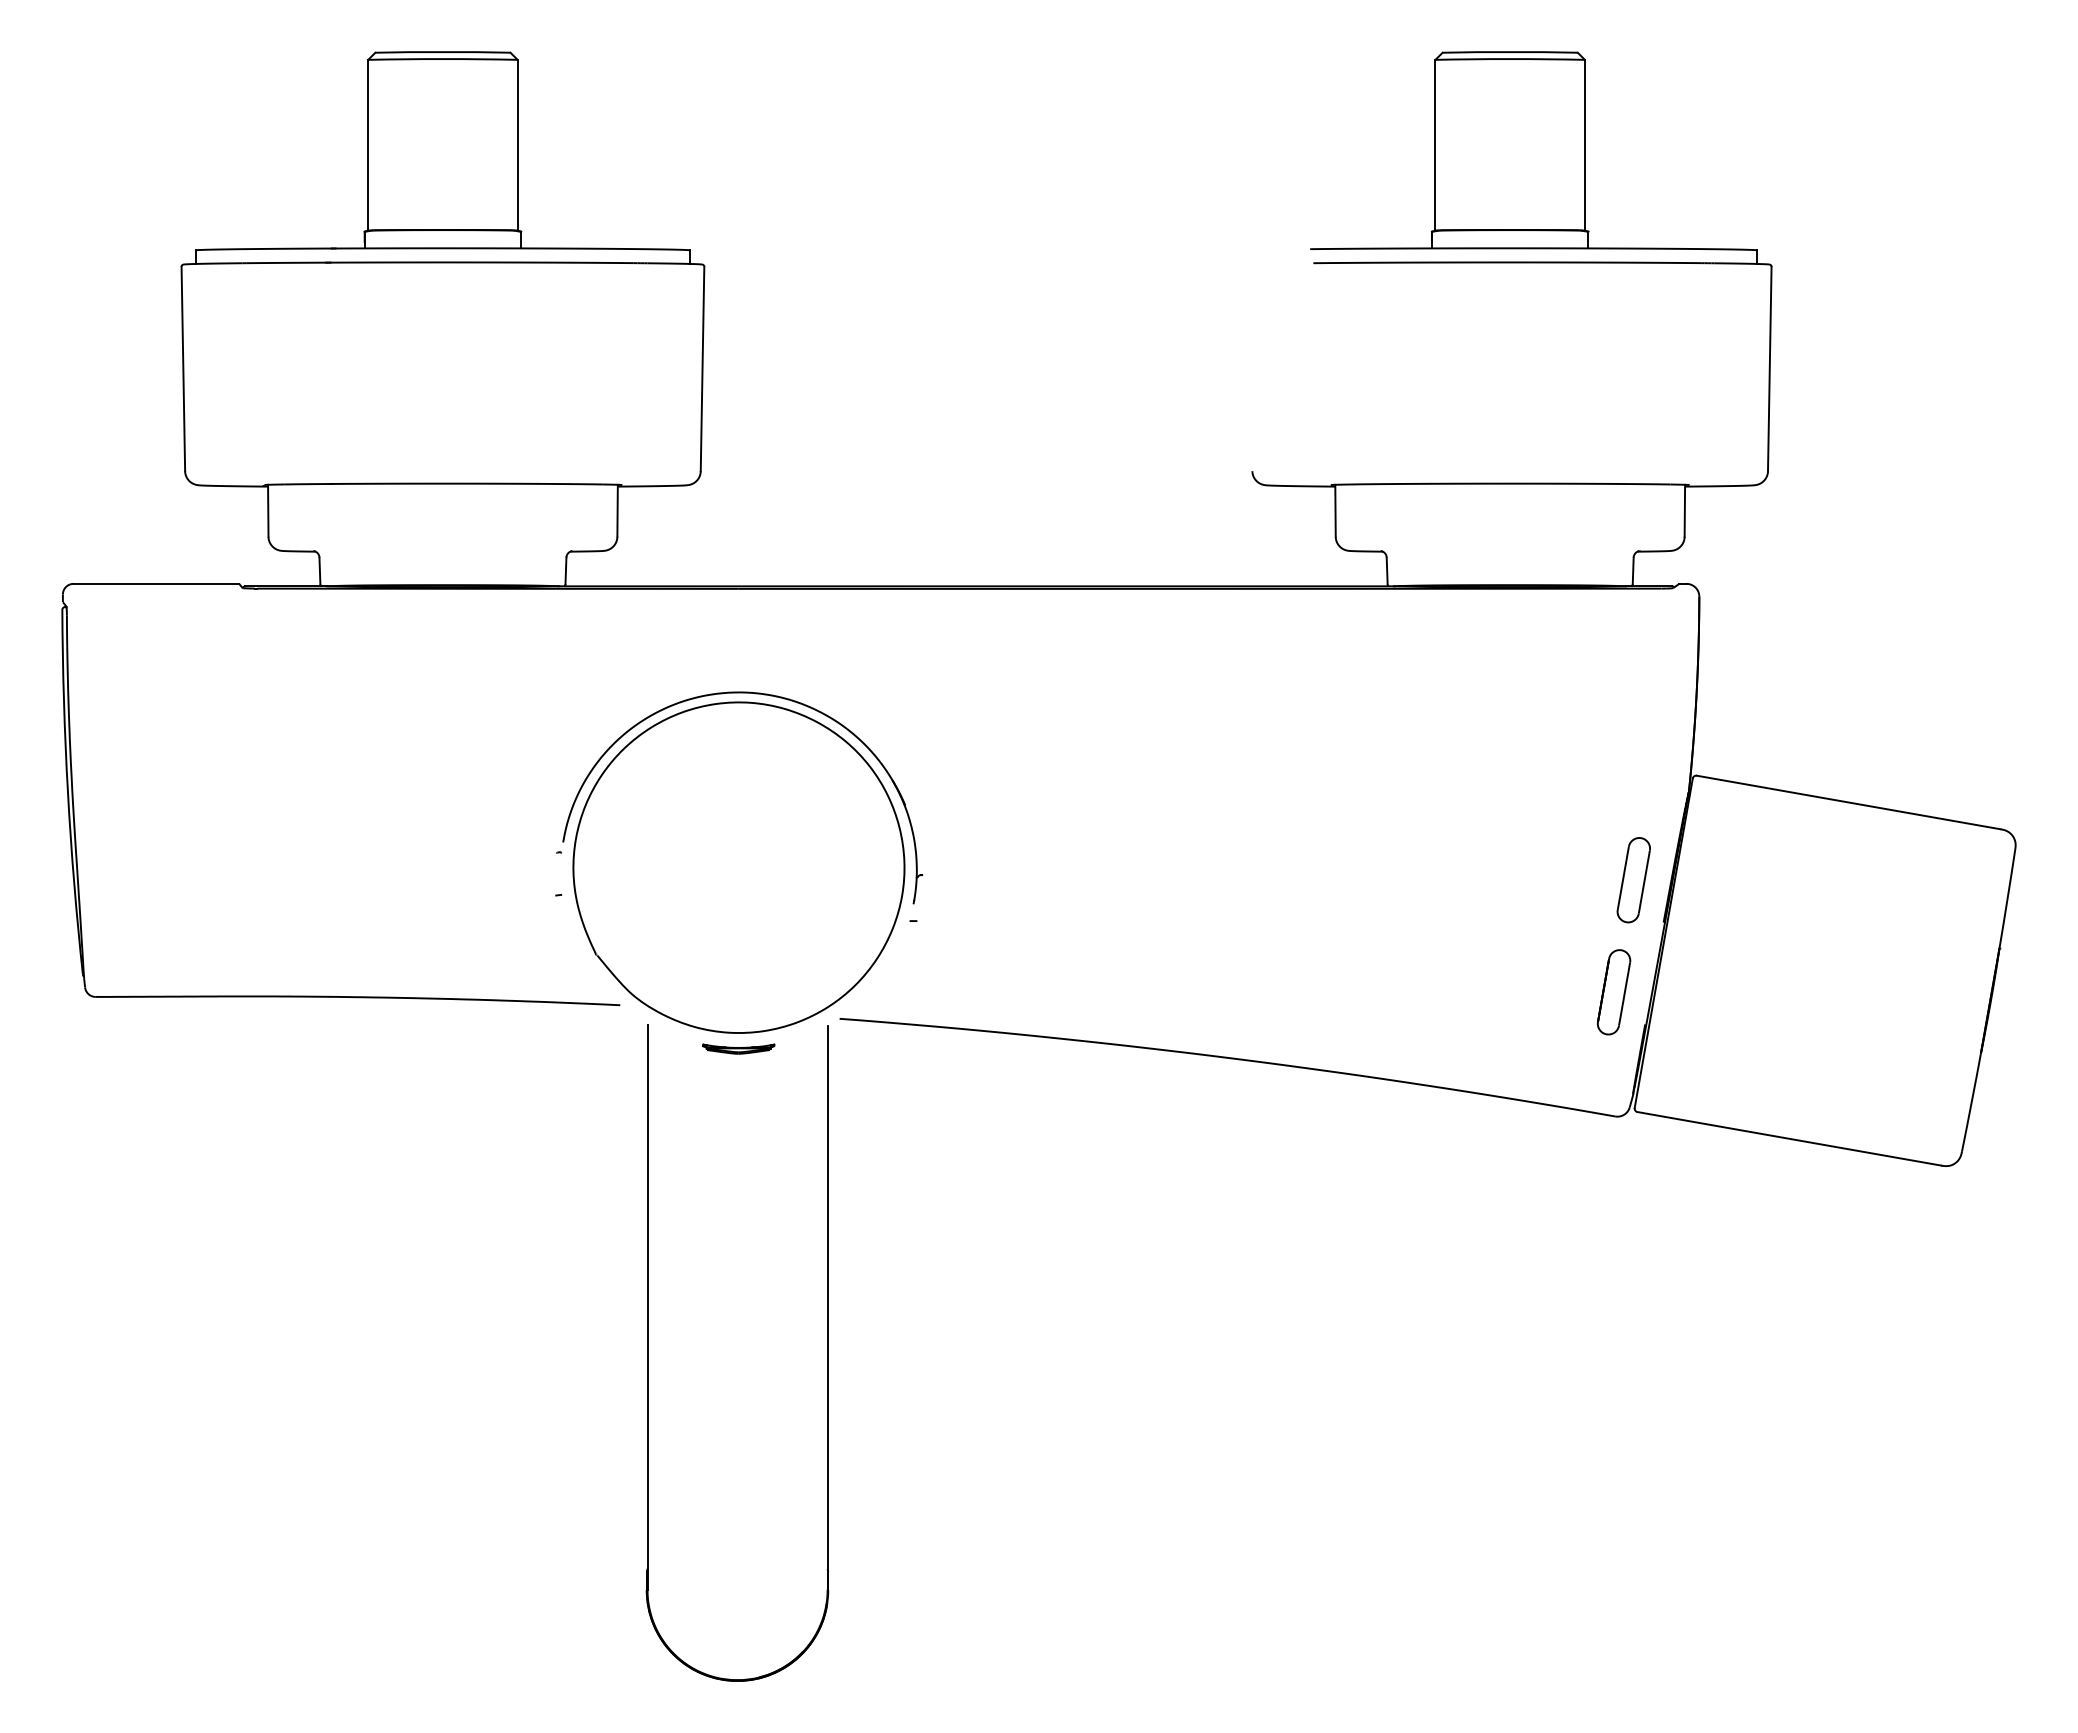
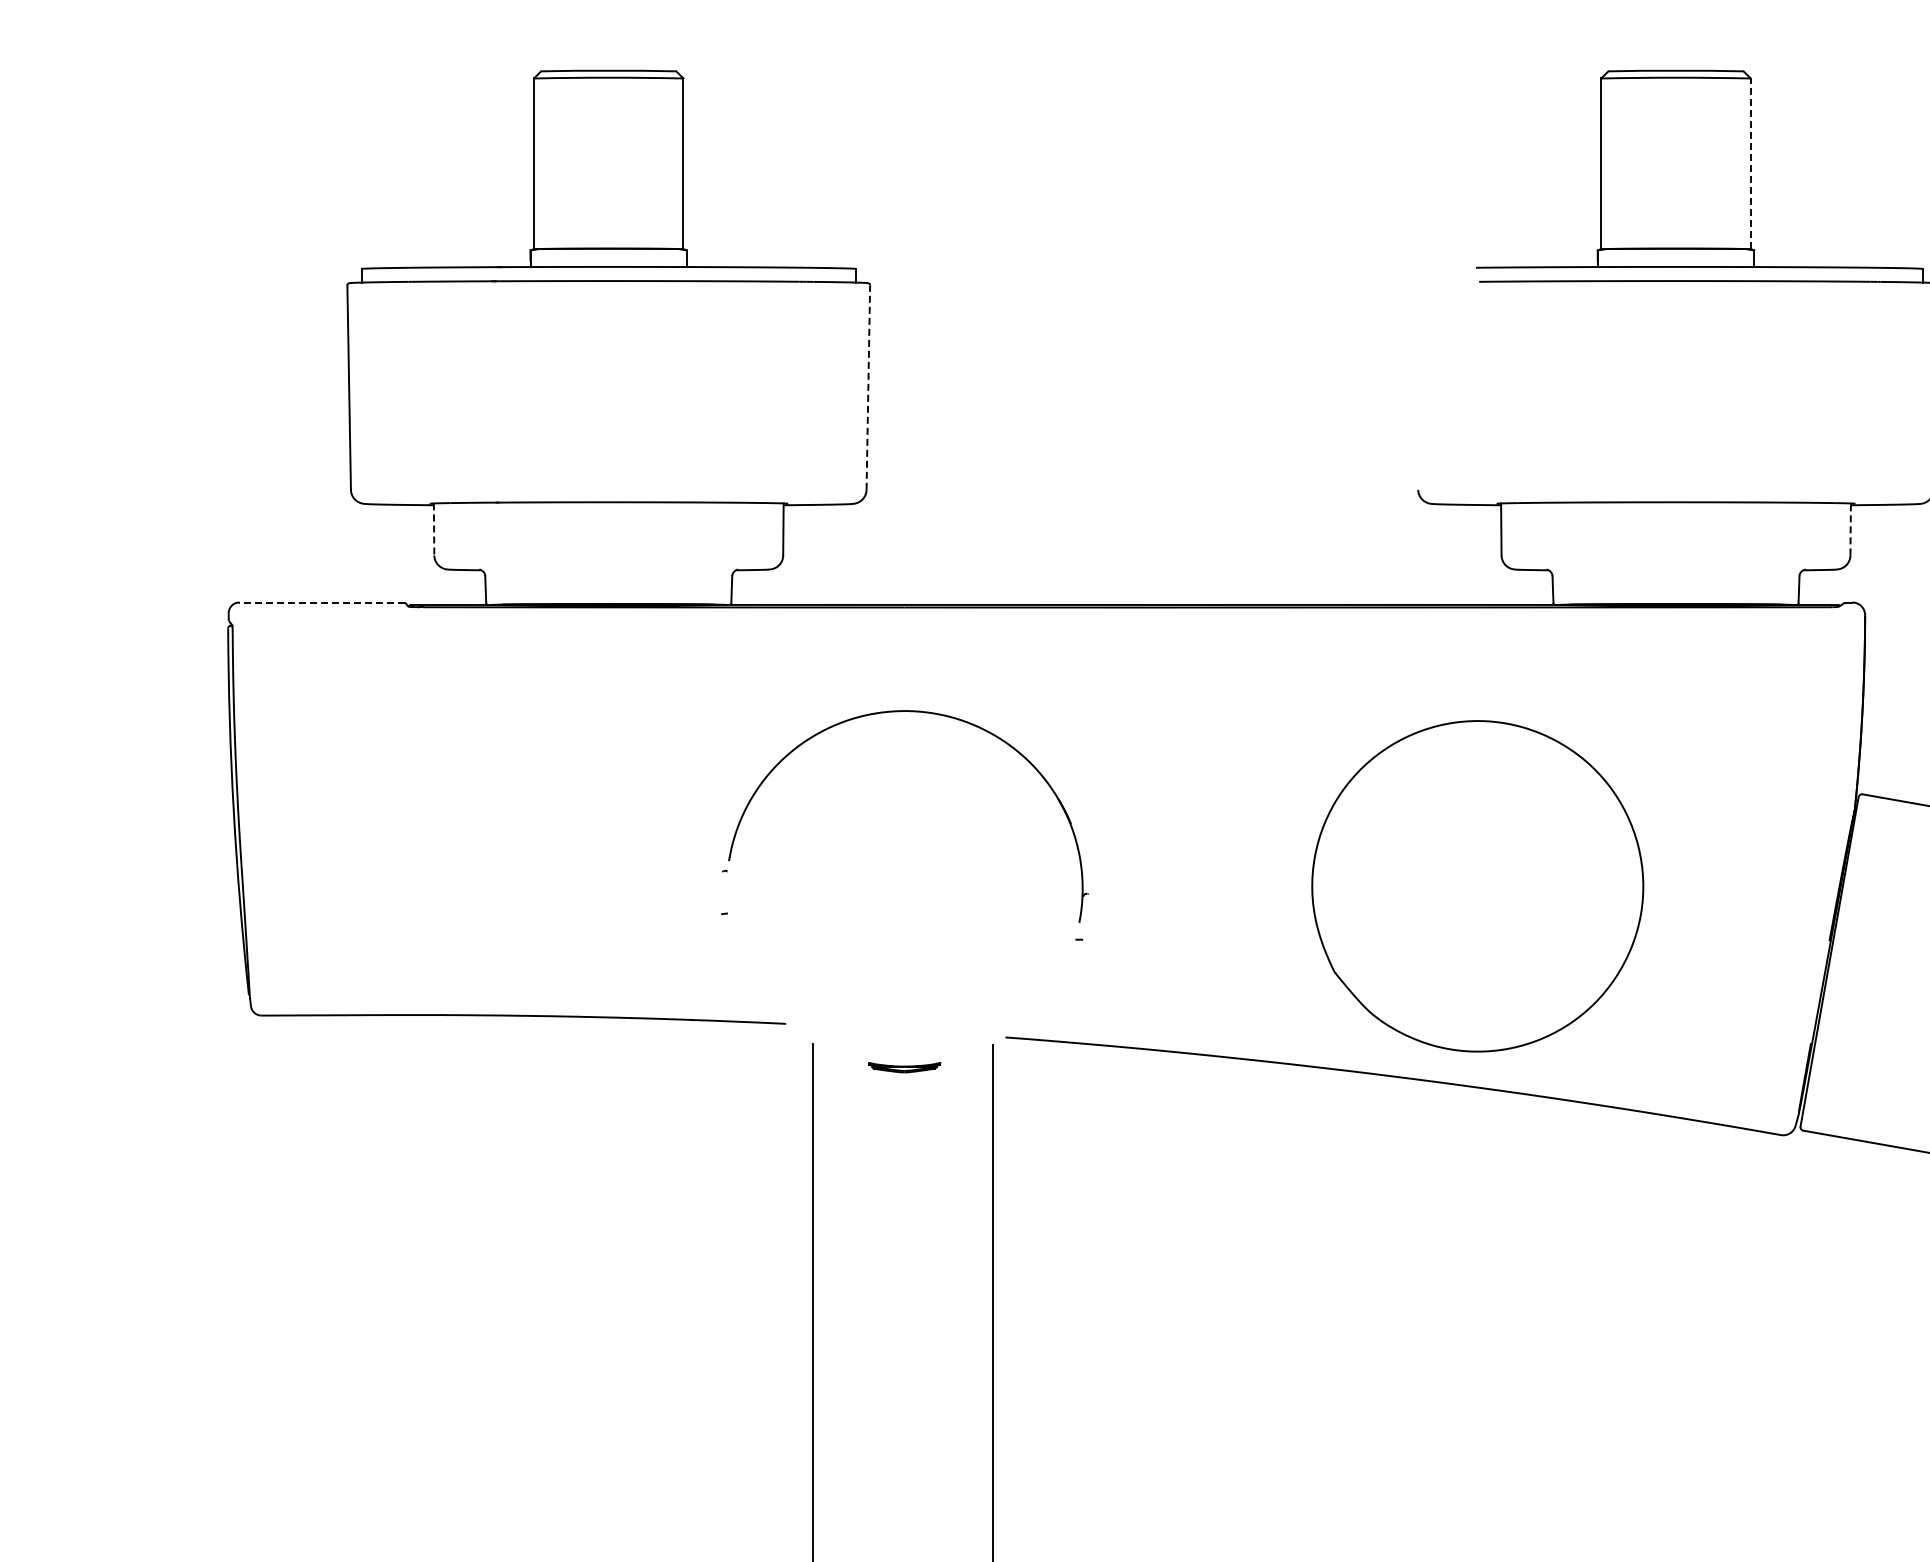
line: (1584, 144) -> (1750, 163), solid -> dashed
line: (702, 368) -> (868, 387), solid -> dashed
line: (268, 510) -> (434, 529), solid -> dashed
line: (1684, 510) -> (1850, 529), solid -> dashed
line: (156, 583) -> (322, 602), solid -> dashed
part: (738, 867) -> (1477, 886), moved
part: (1633, 880) -> (1799, 899), removed
part: (1614, 992) -> (1780, 1011), removed

